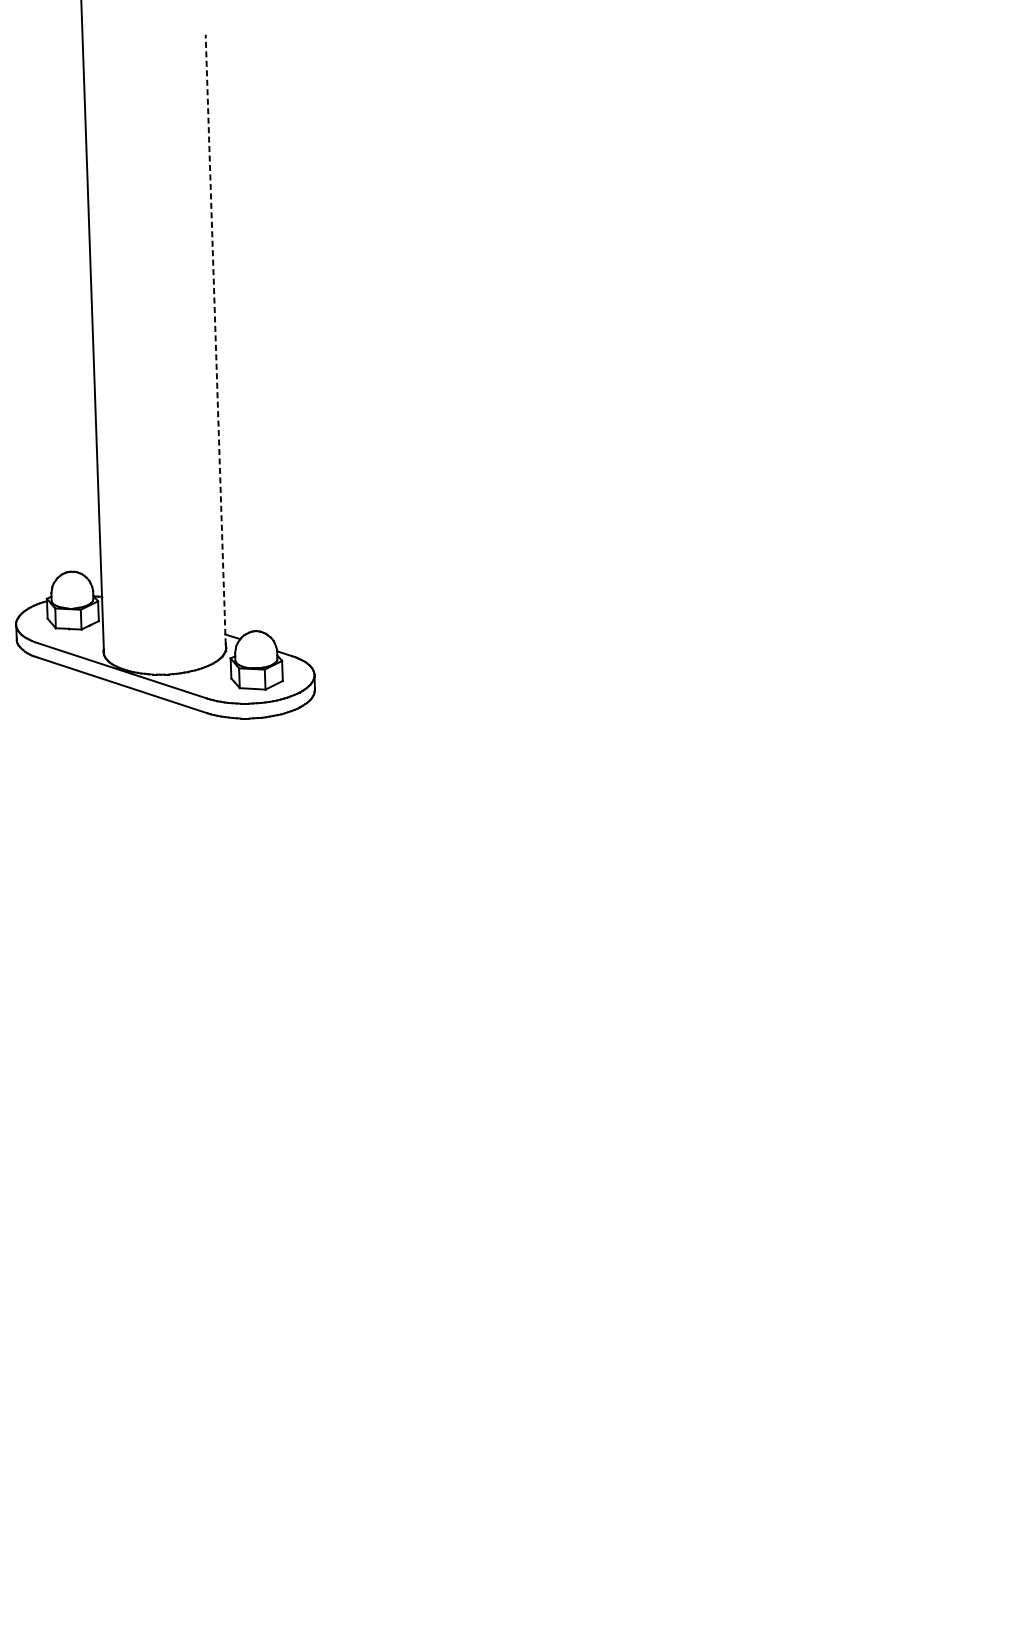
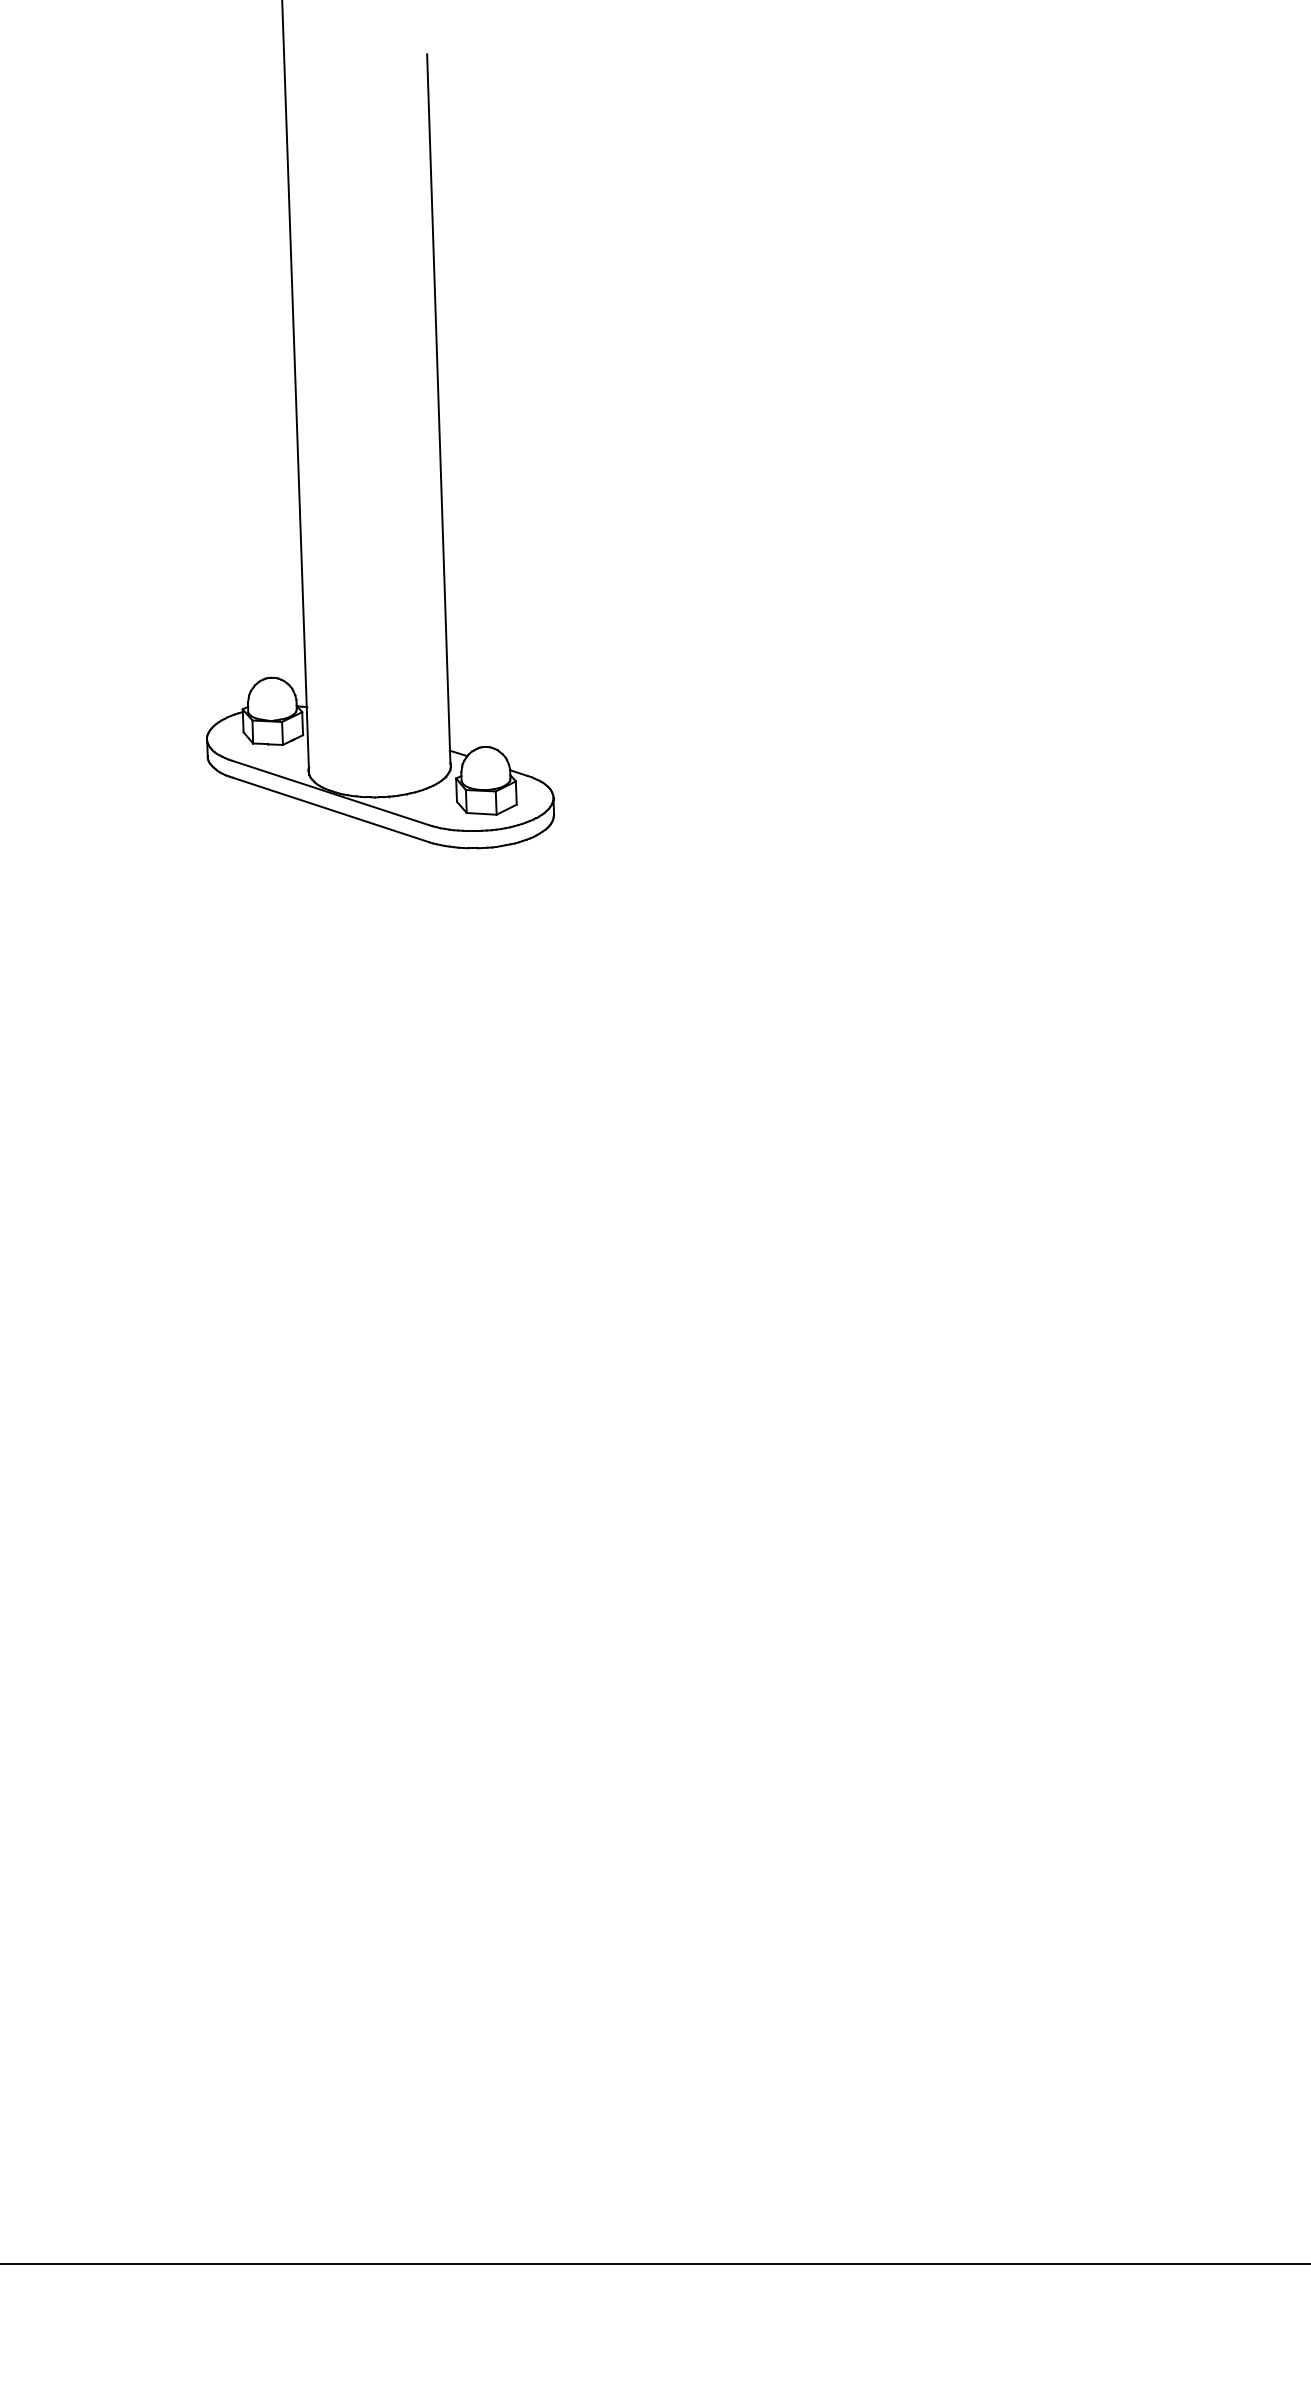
line: (215, 338) -> (438, 407), dashed -> solid

